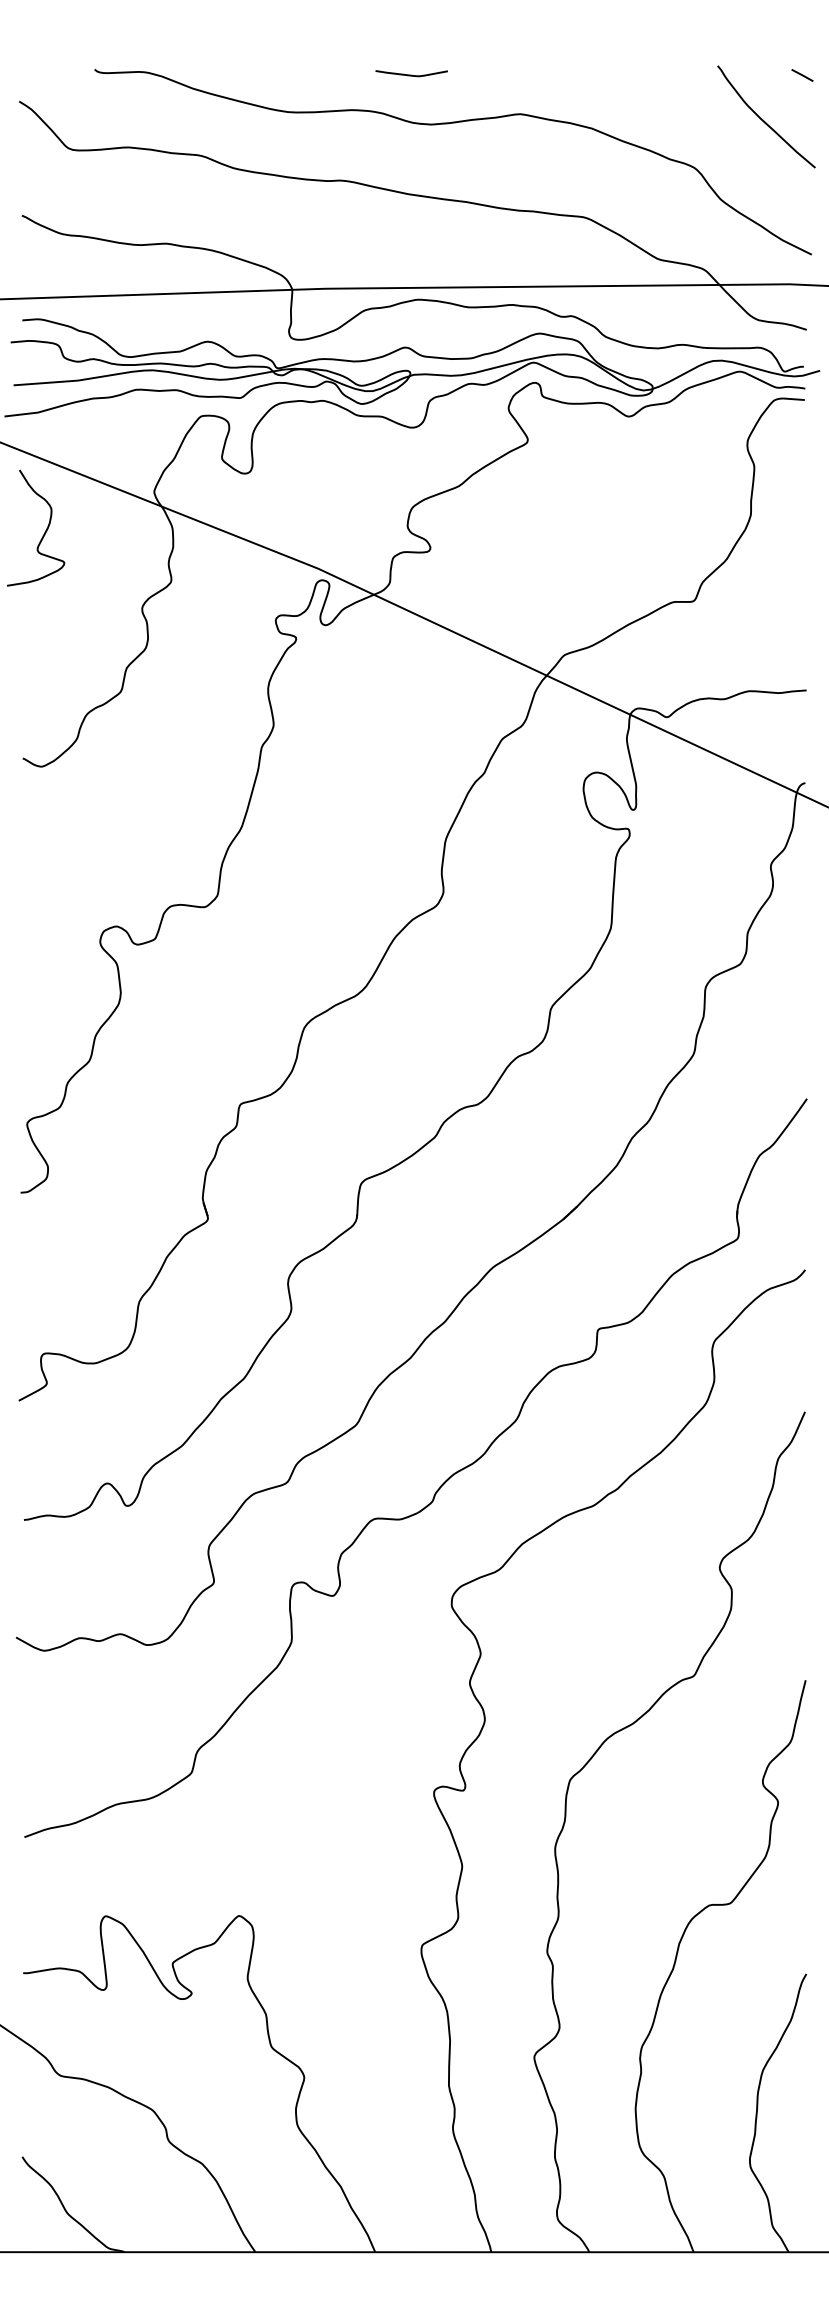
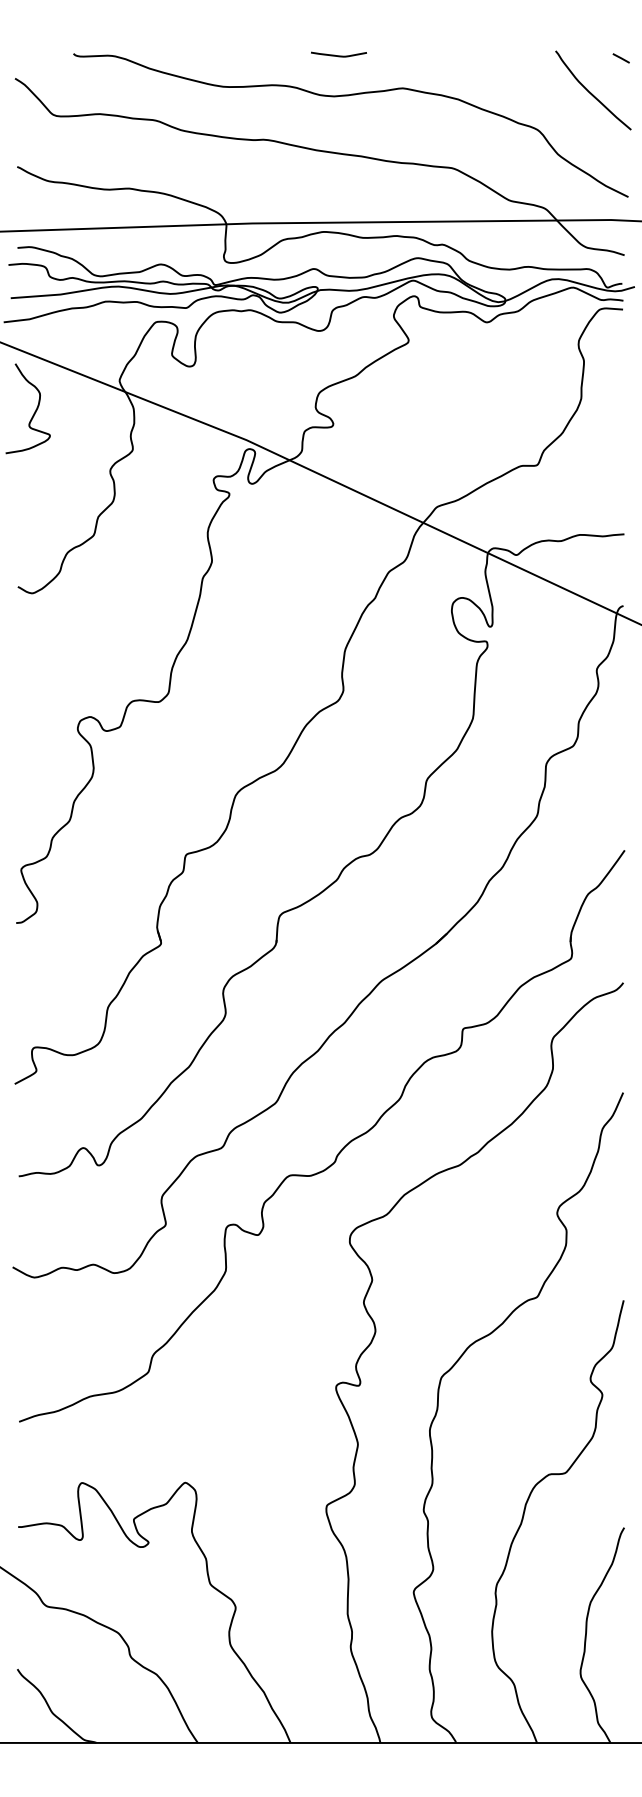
curve: (411, 74) -> (338, 55), moved

